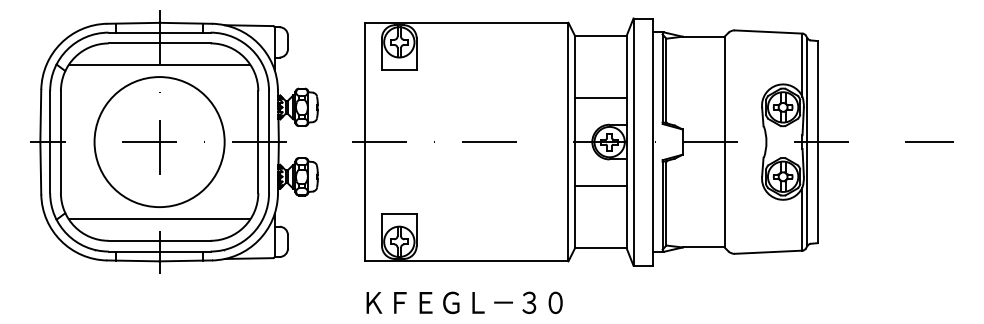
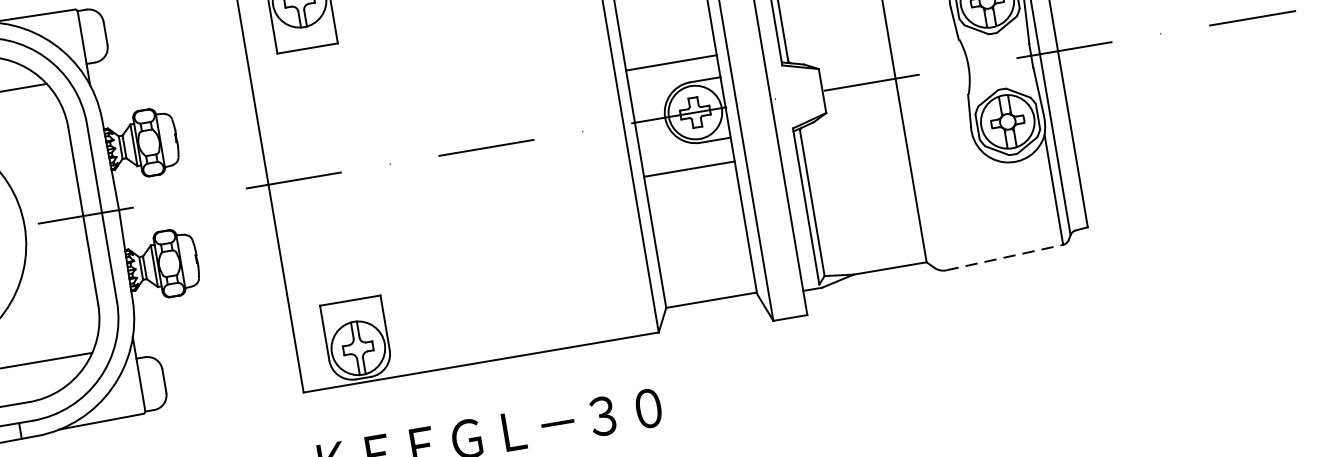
line: (600, 98) -> (670, 63), moved
line: (600, 186) -> (688, 169), moved
line: (768, 252) -> (1004, 258), solid -> dashed

